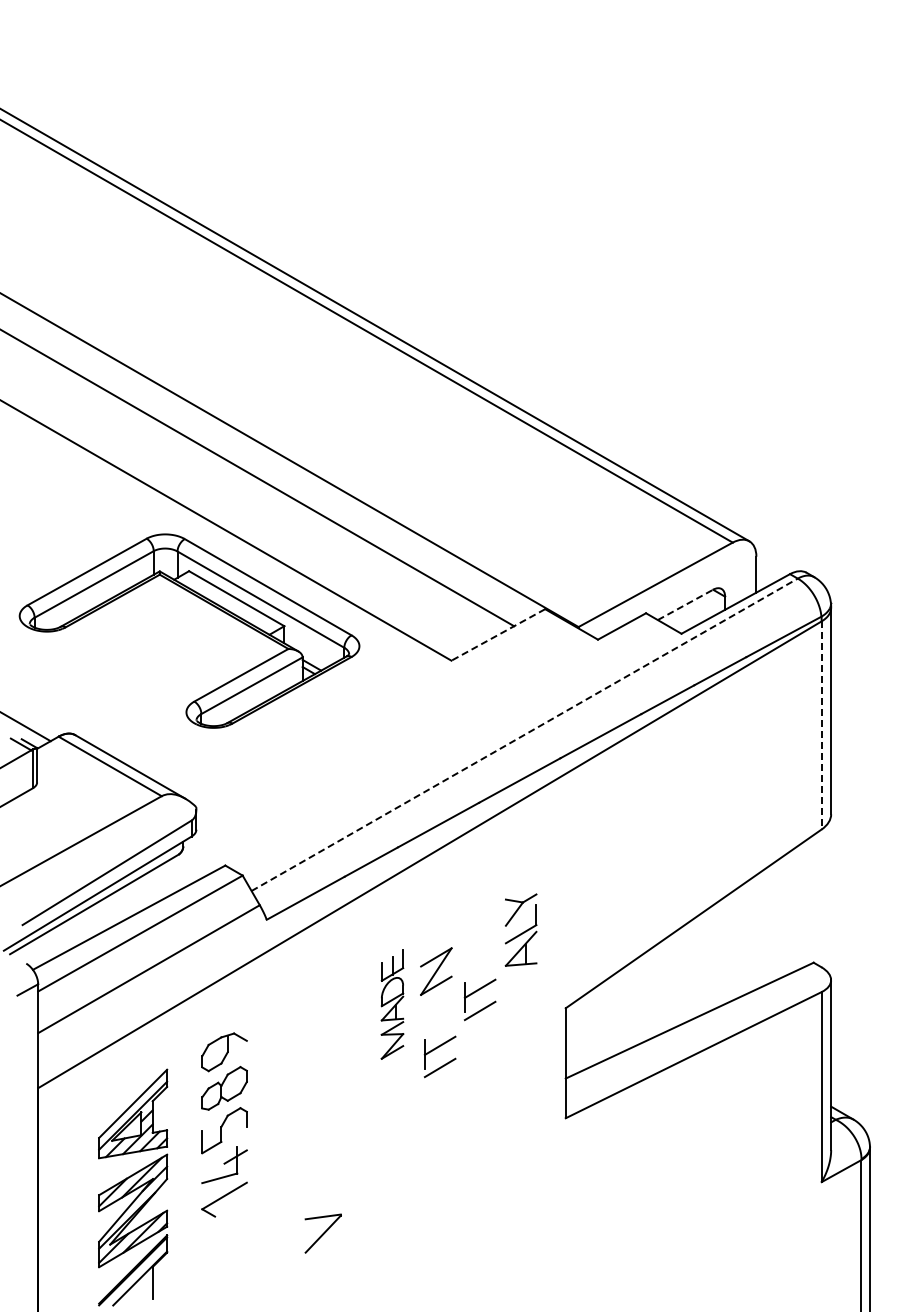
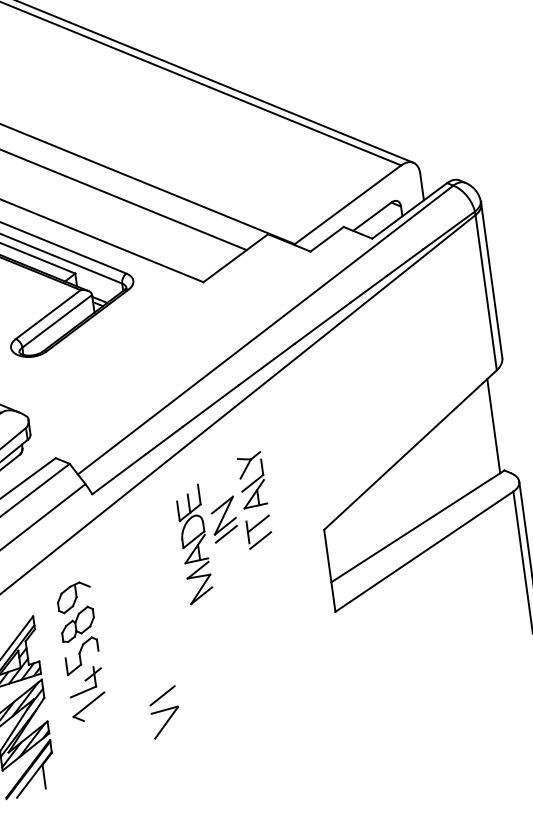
line: (685, 604) -> (372, 216), dashed -> solid
line: (497, 635) -> (235, 258), dashed -> solid
line: (821, 725) -> (486, 292), dashed -> solid
line: (524, 734) -> (265, 329), dashed -> solid
line: (807, 902) -> (493, 426), added
part: (520, 929) -> (251, 479), moved
line: (436, 996) -> (226, 534), added
part: (392, 1004) -> (194, 544), size x1.43
part: (436, 1049) -> (232, 573), removed
line: (322, 1197) -> (162, 695), added

